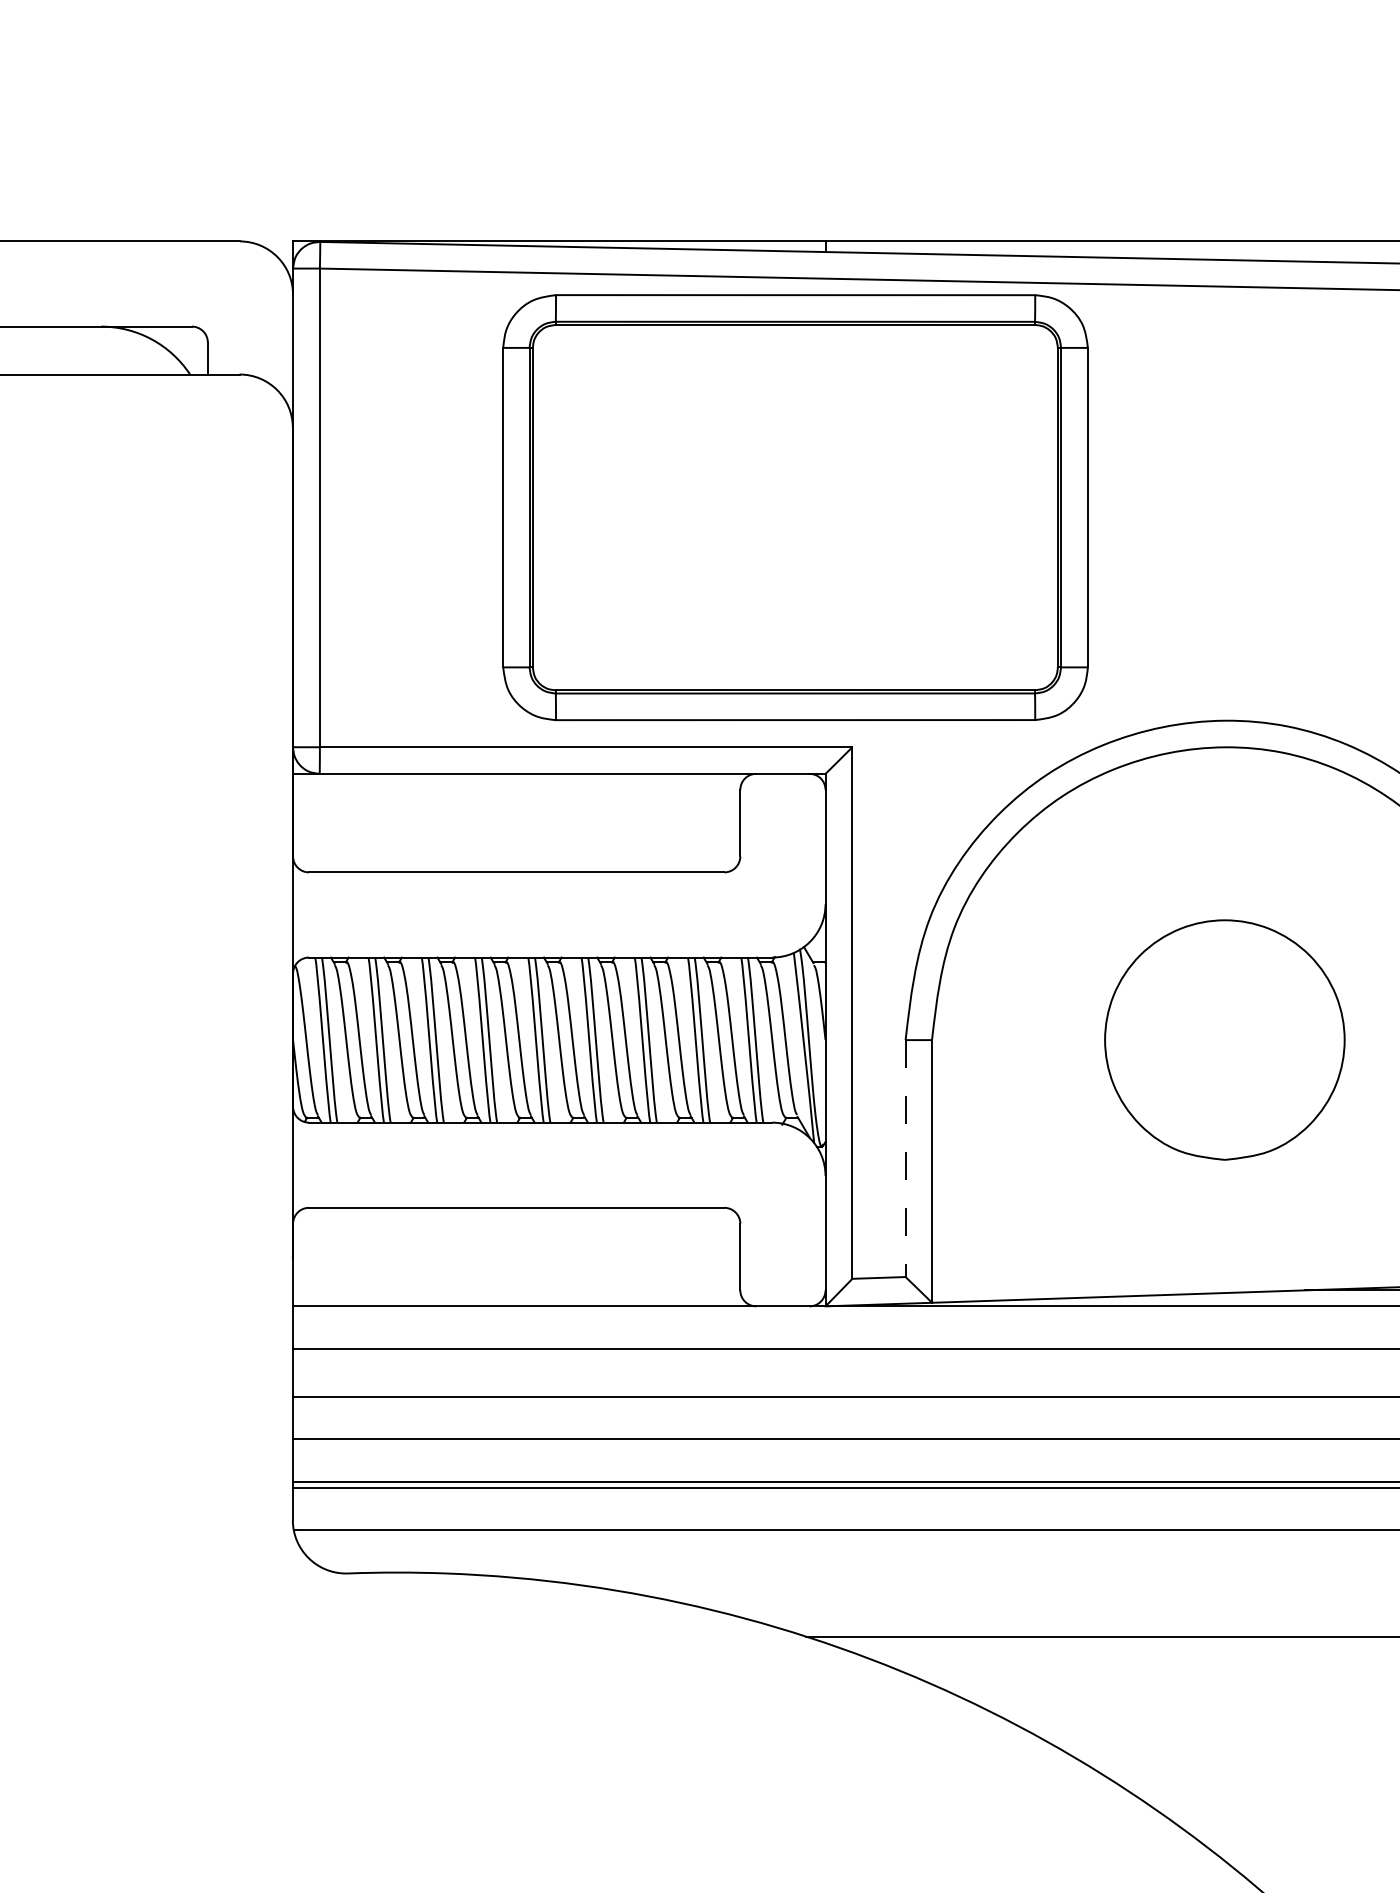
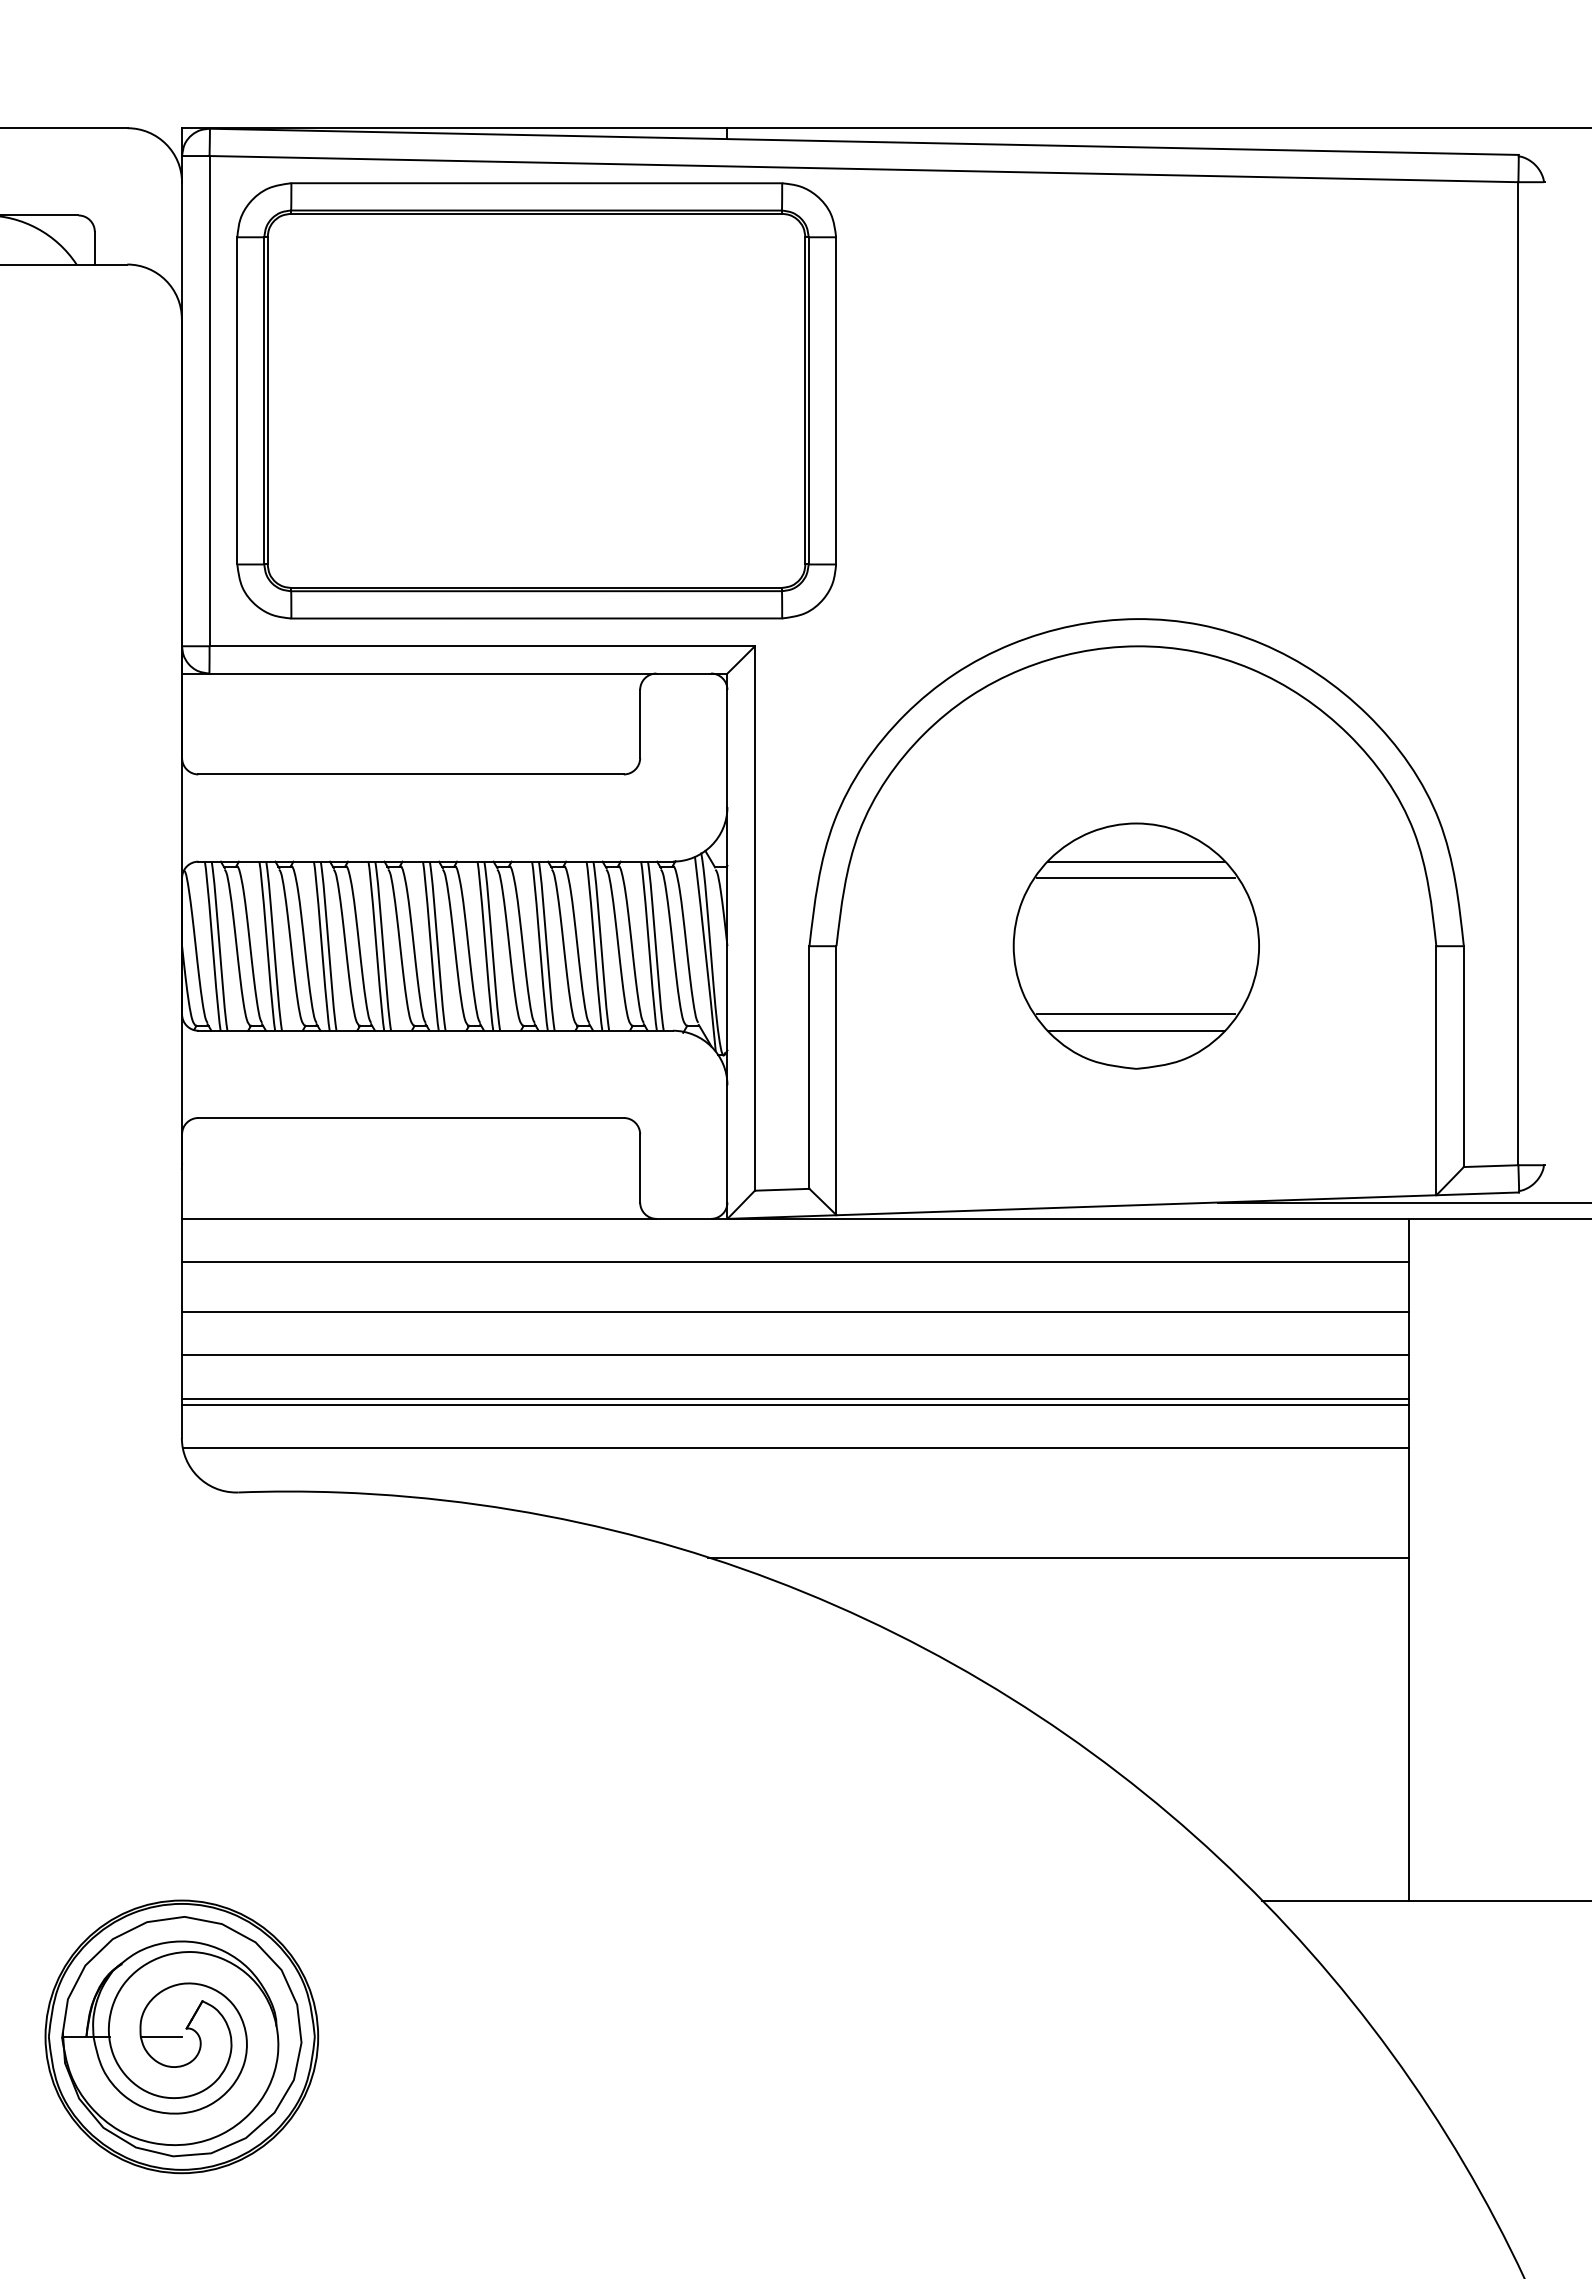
part: (795, 507) -> (536, 400), moved
line: (1224, 957) -> (1136, 861), added
line: (1224, 973) -> (1136, 878), added
line: (1224, 1106) -> (1136, 1014), added
line: (1224, 1122) -> (1136, 1030), added
line: (905, 1159) -> (809, 1068), dashed -> solid

